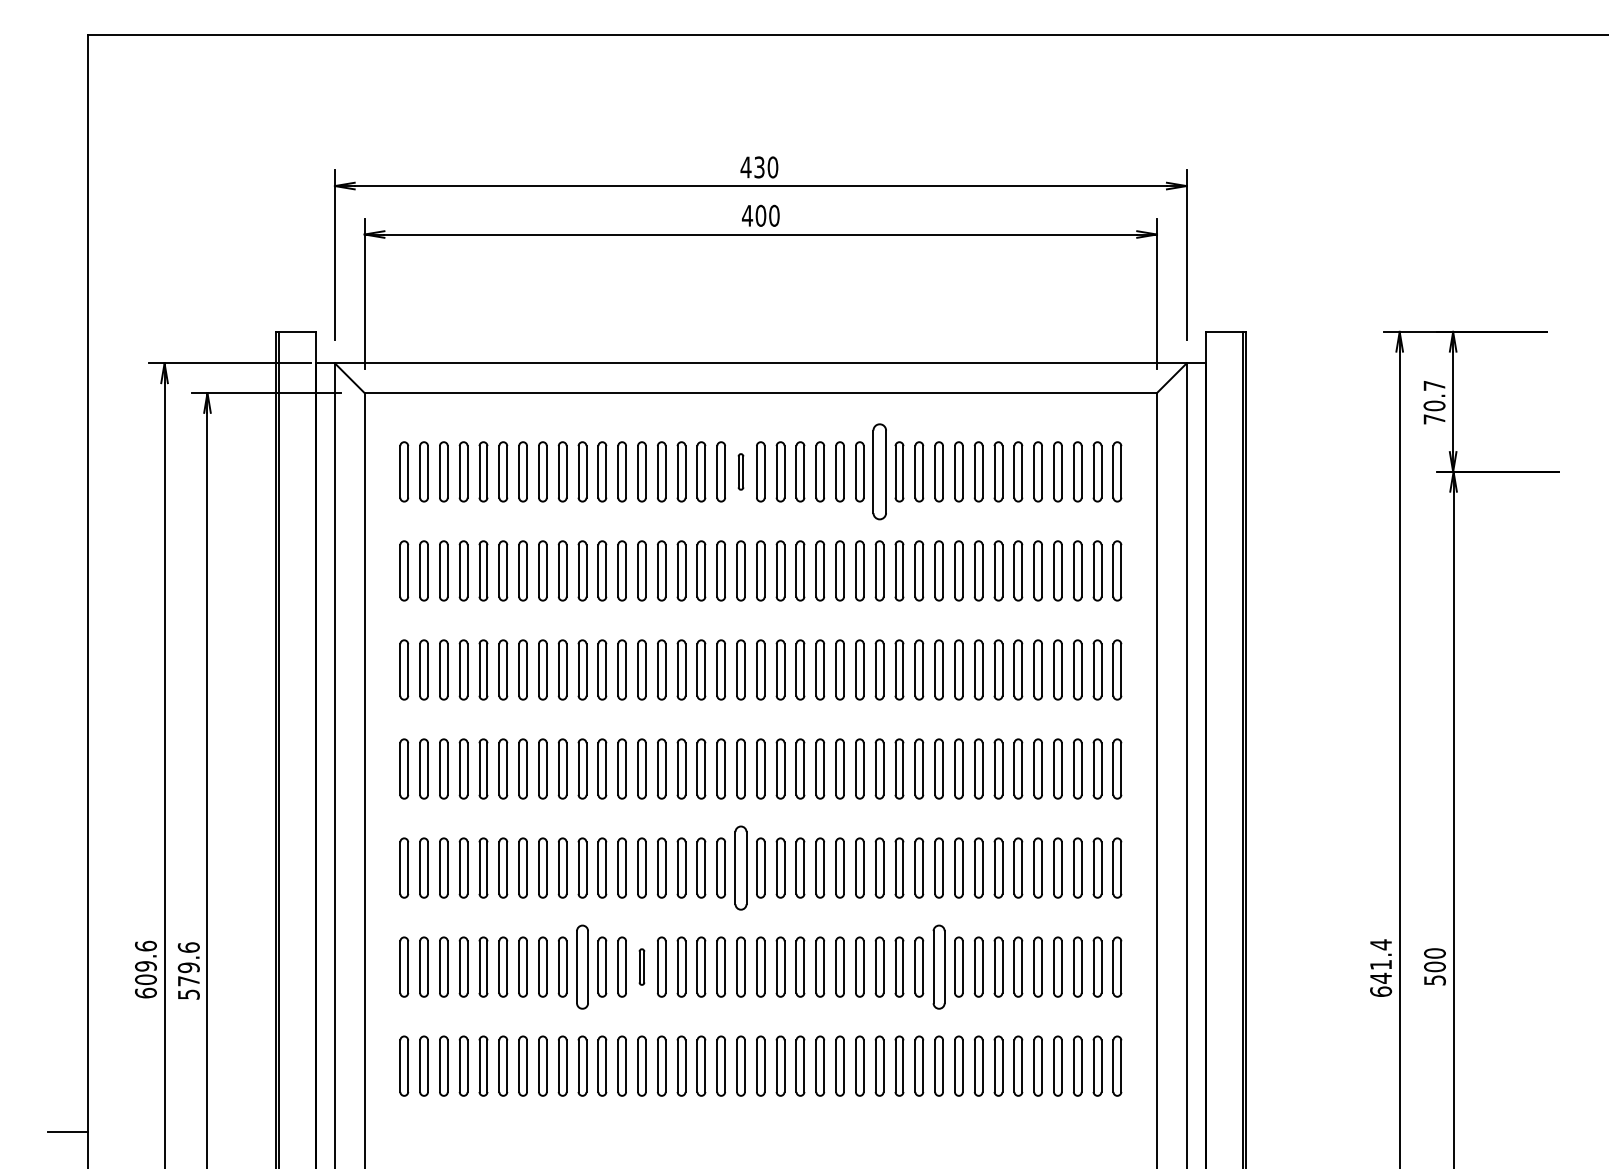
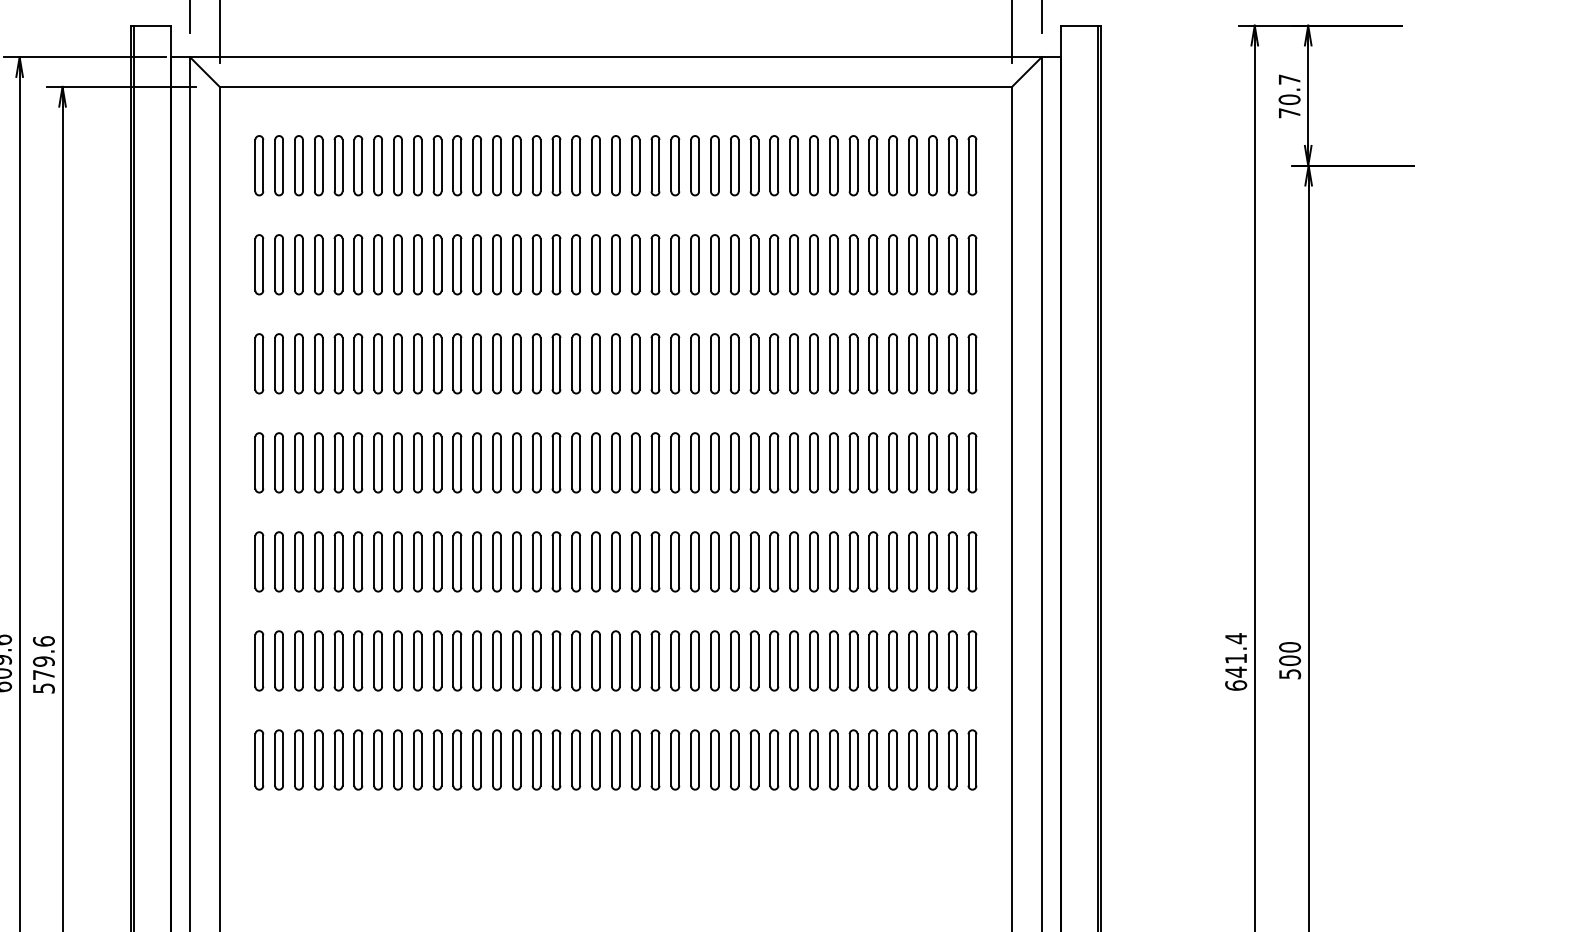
part: (740, 471) -> (595, 165), size x1.67
part: (879, 471) -> (734, 165), size x0.62
part: (740, 867) -> (595, 561), size x0.71
part: (582, 966) -> (437, 660), size x0.71
part: (641, 966) -> (496, 660), size x1.67
part: (938, 966) -> (793, 660), size x0.71

